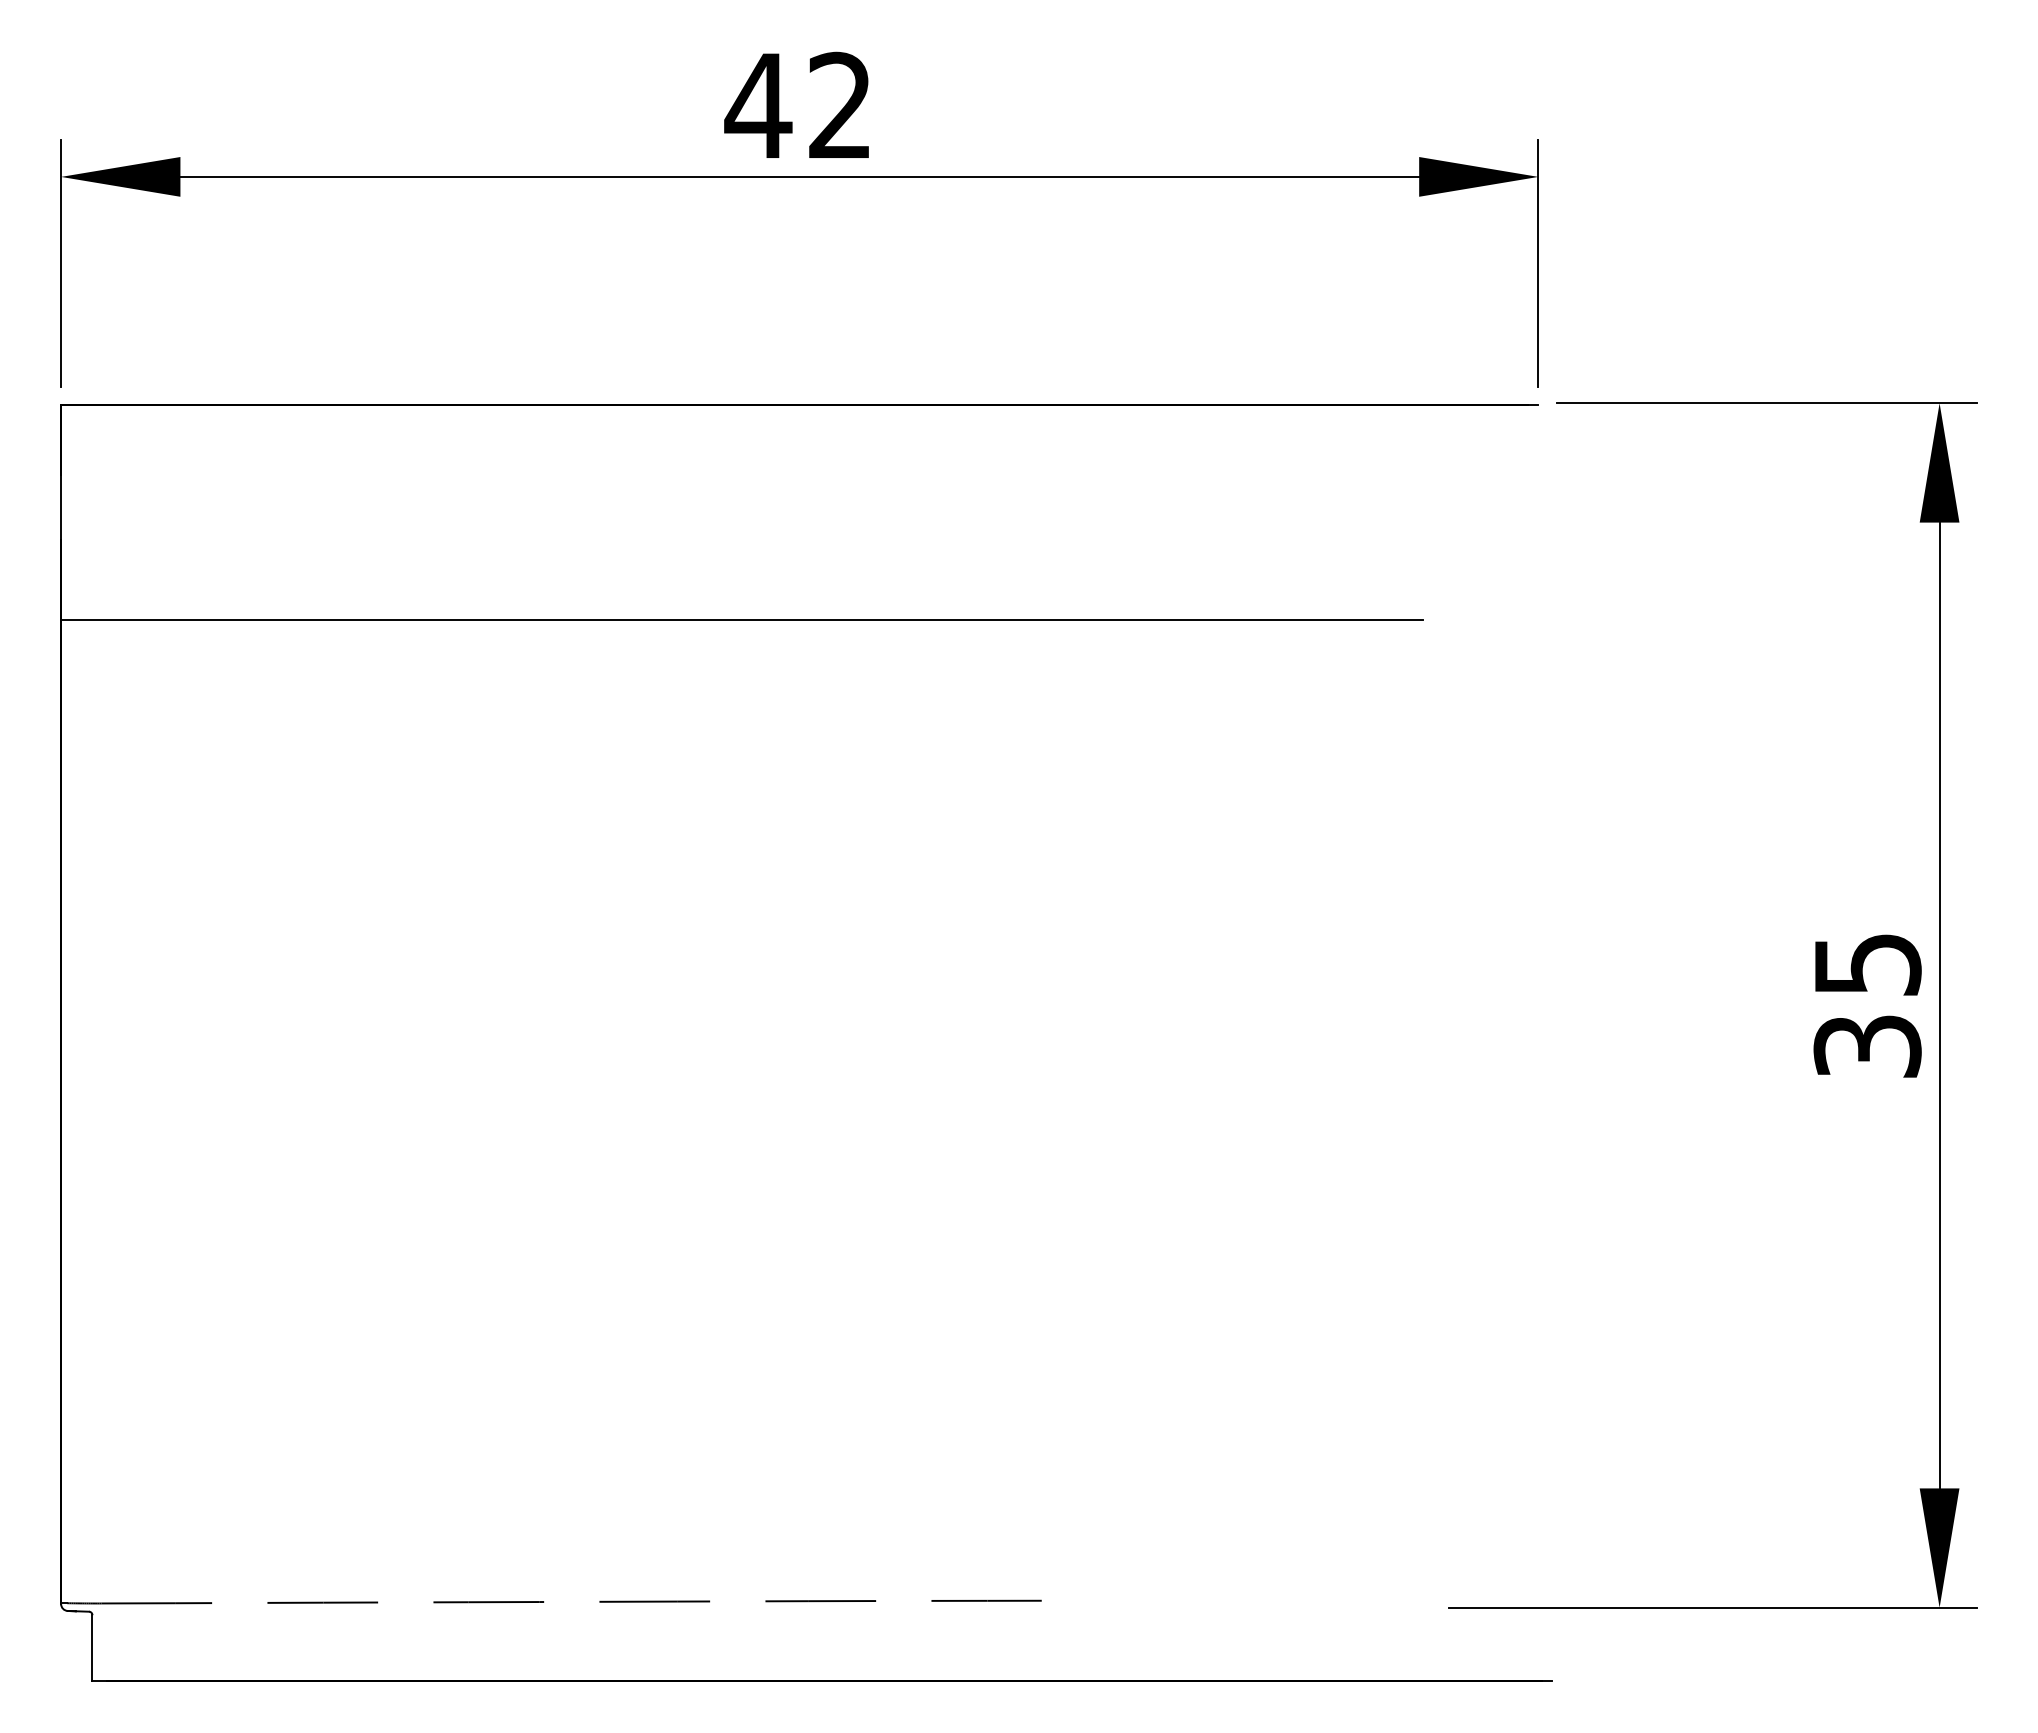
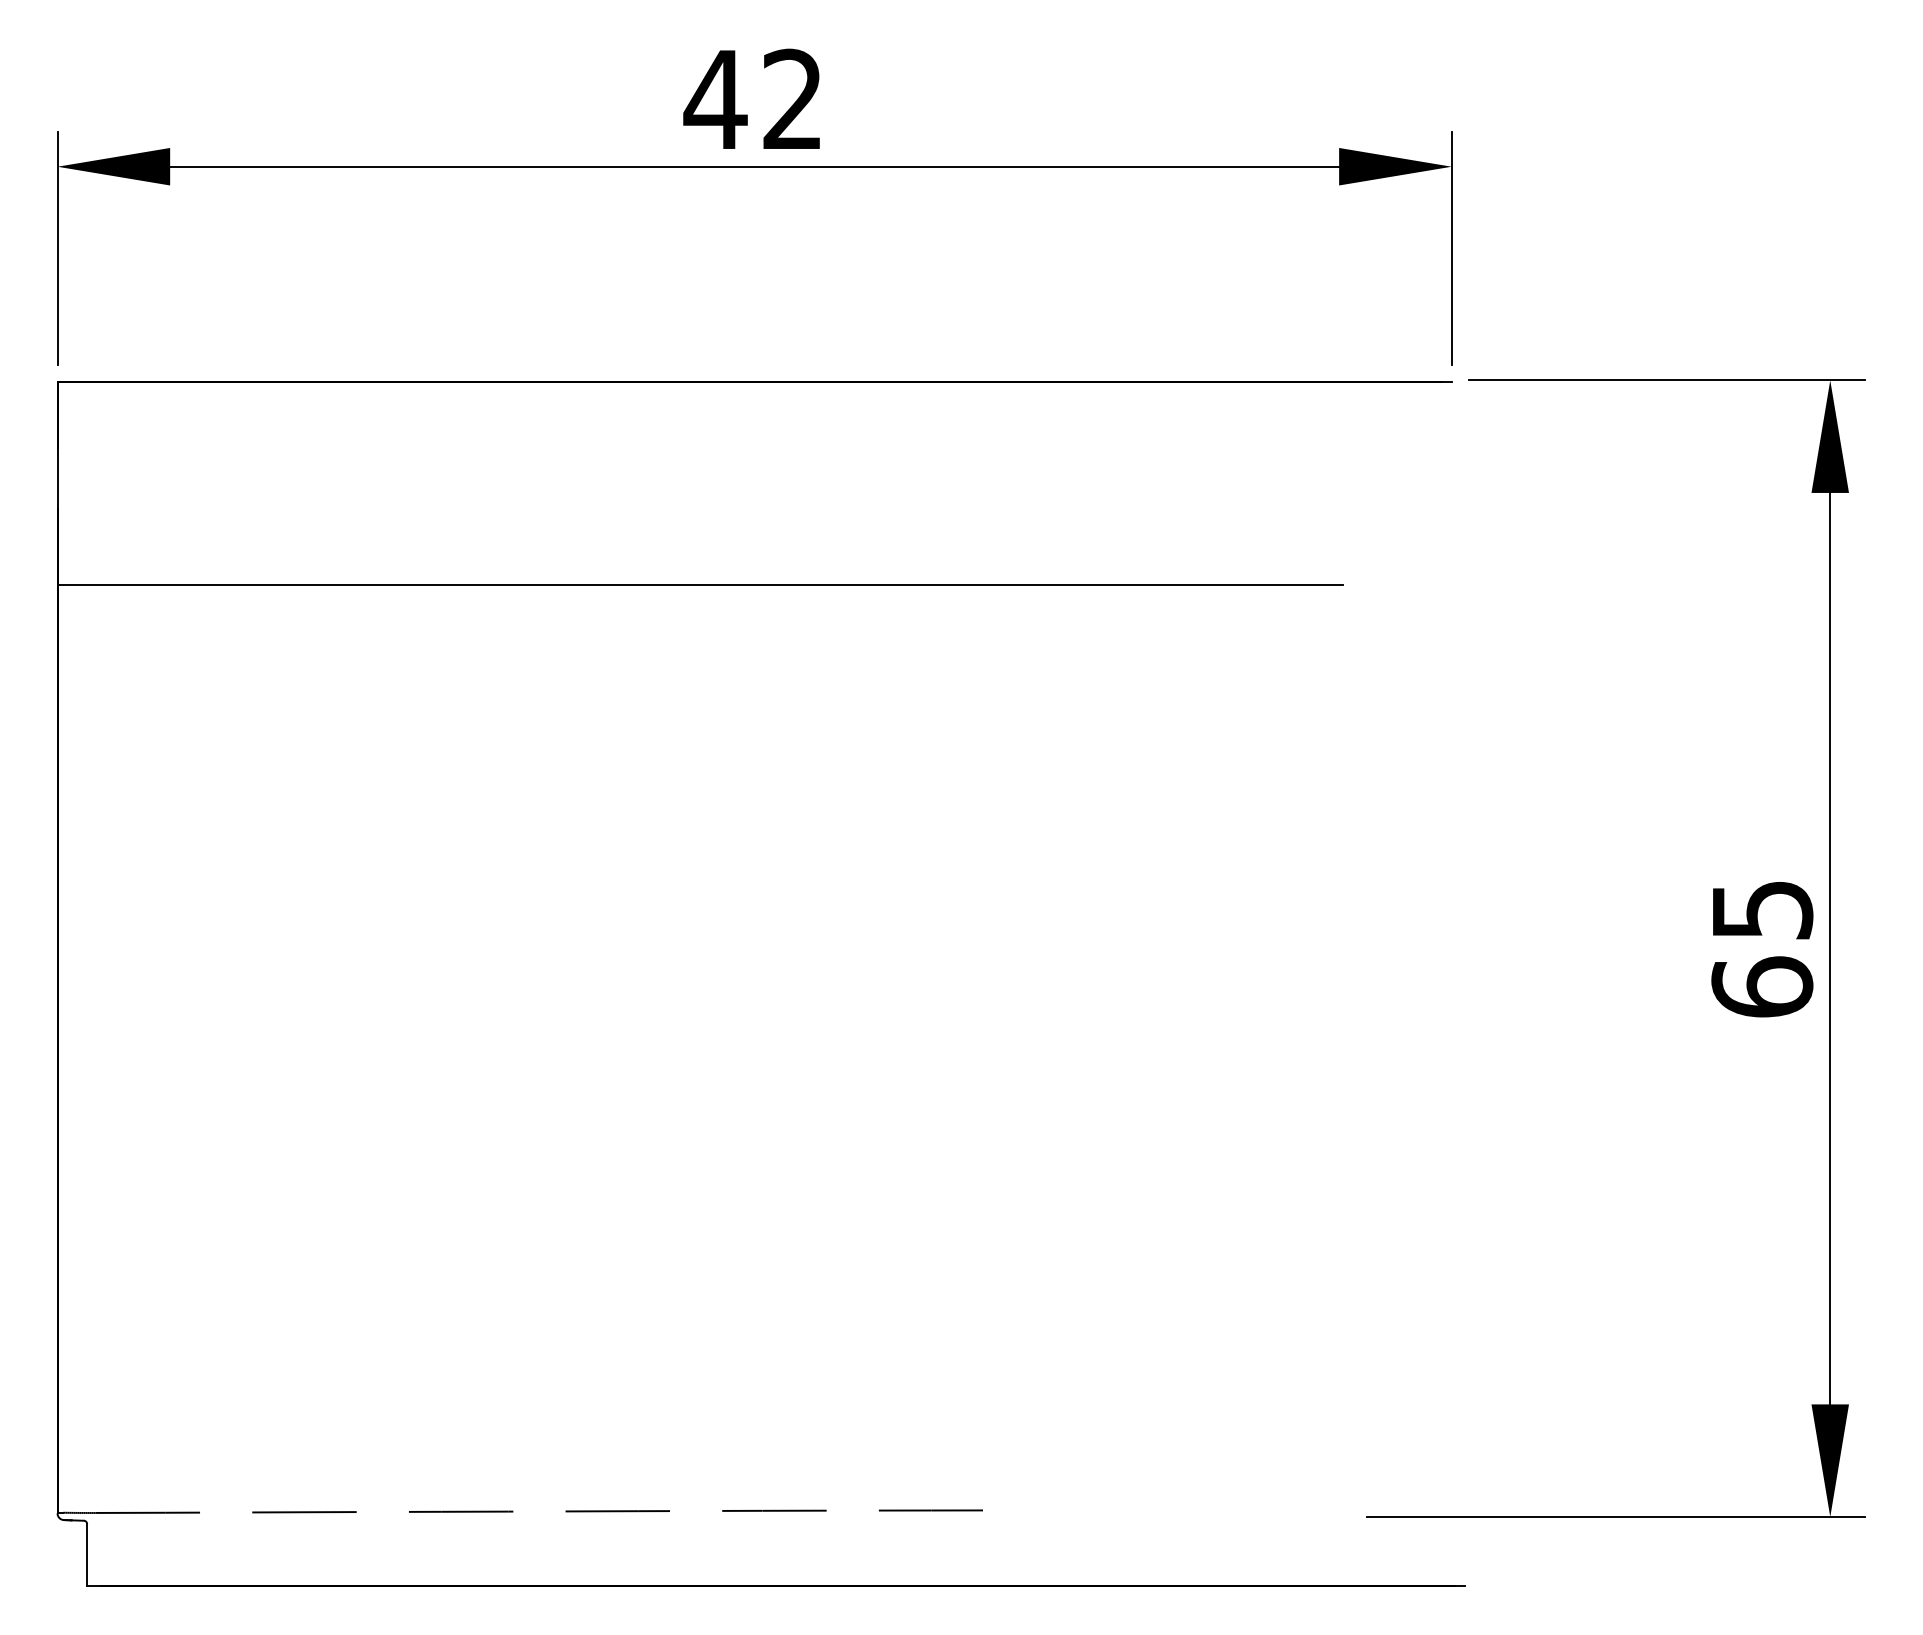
text: (1867, 1045) -> (1762, 986), 35 -> 65

